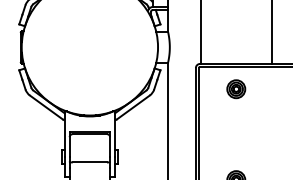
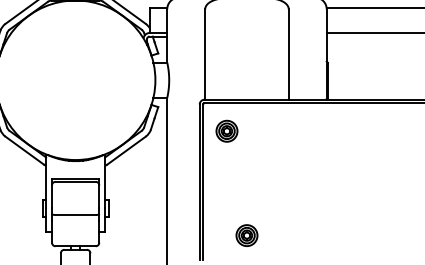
part: (235, 88) -> (226, 130), moved

